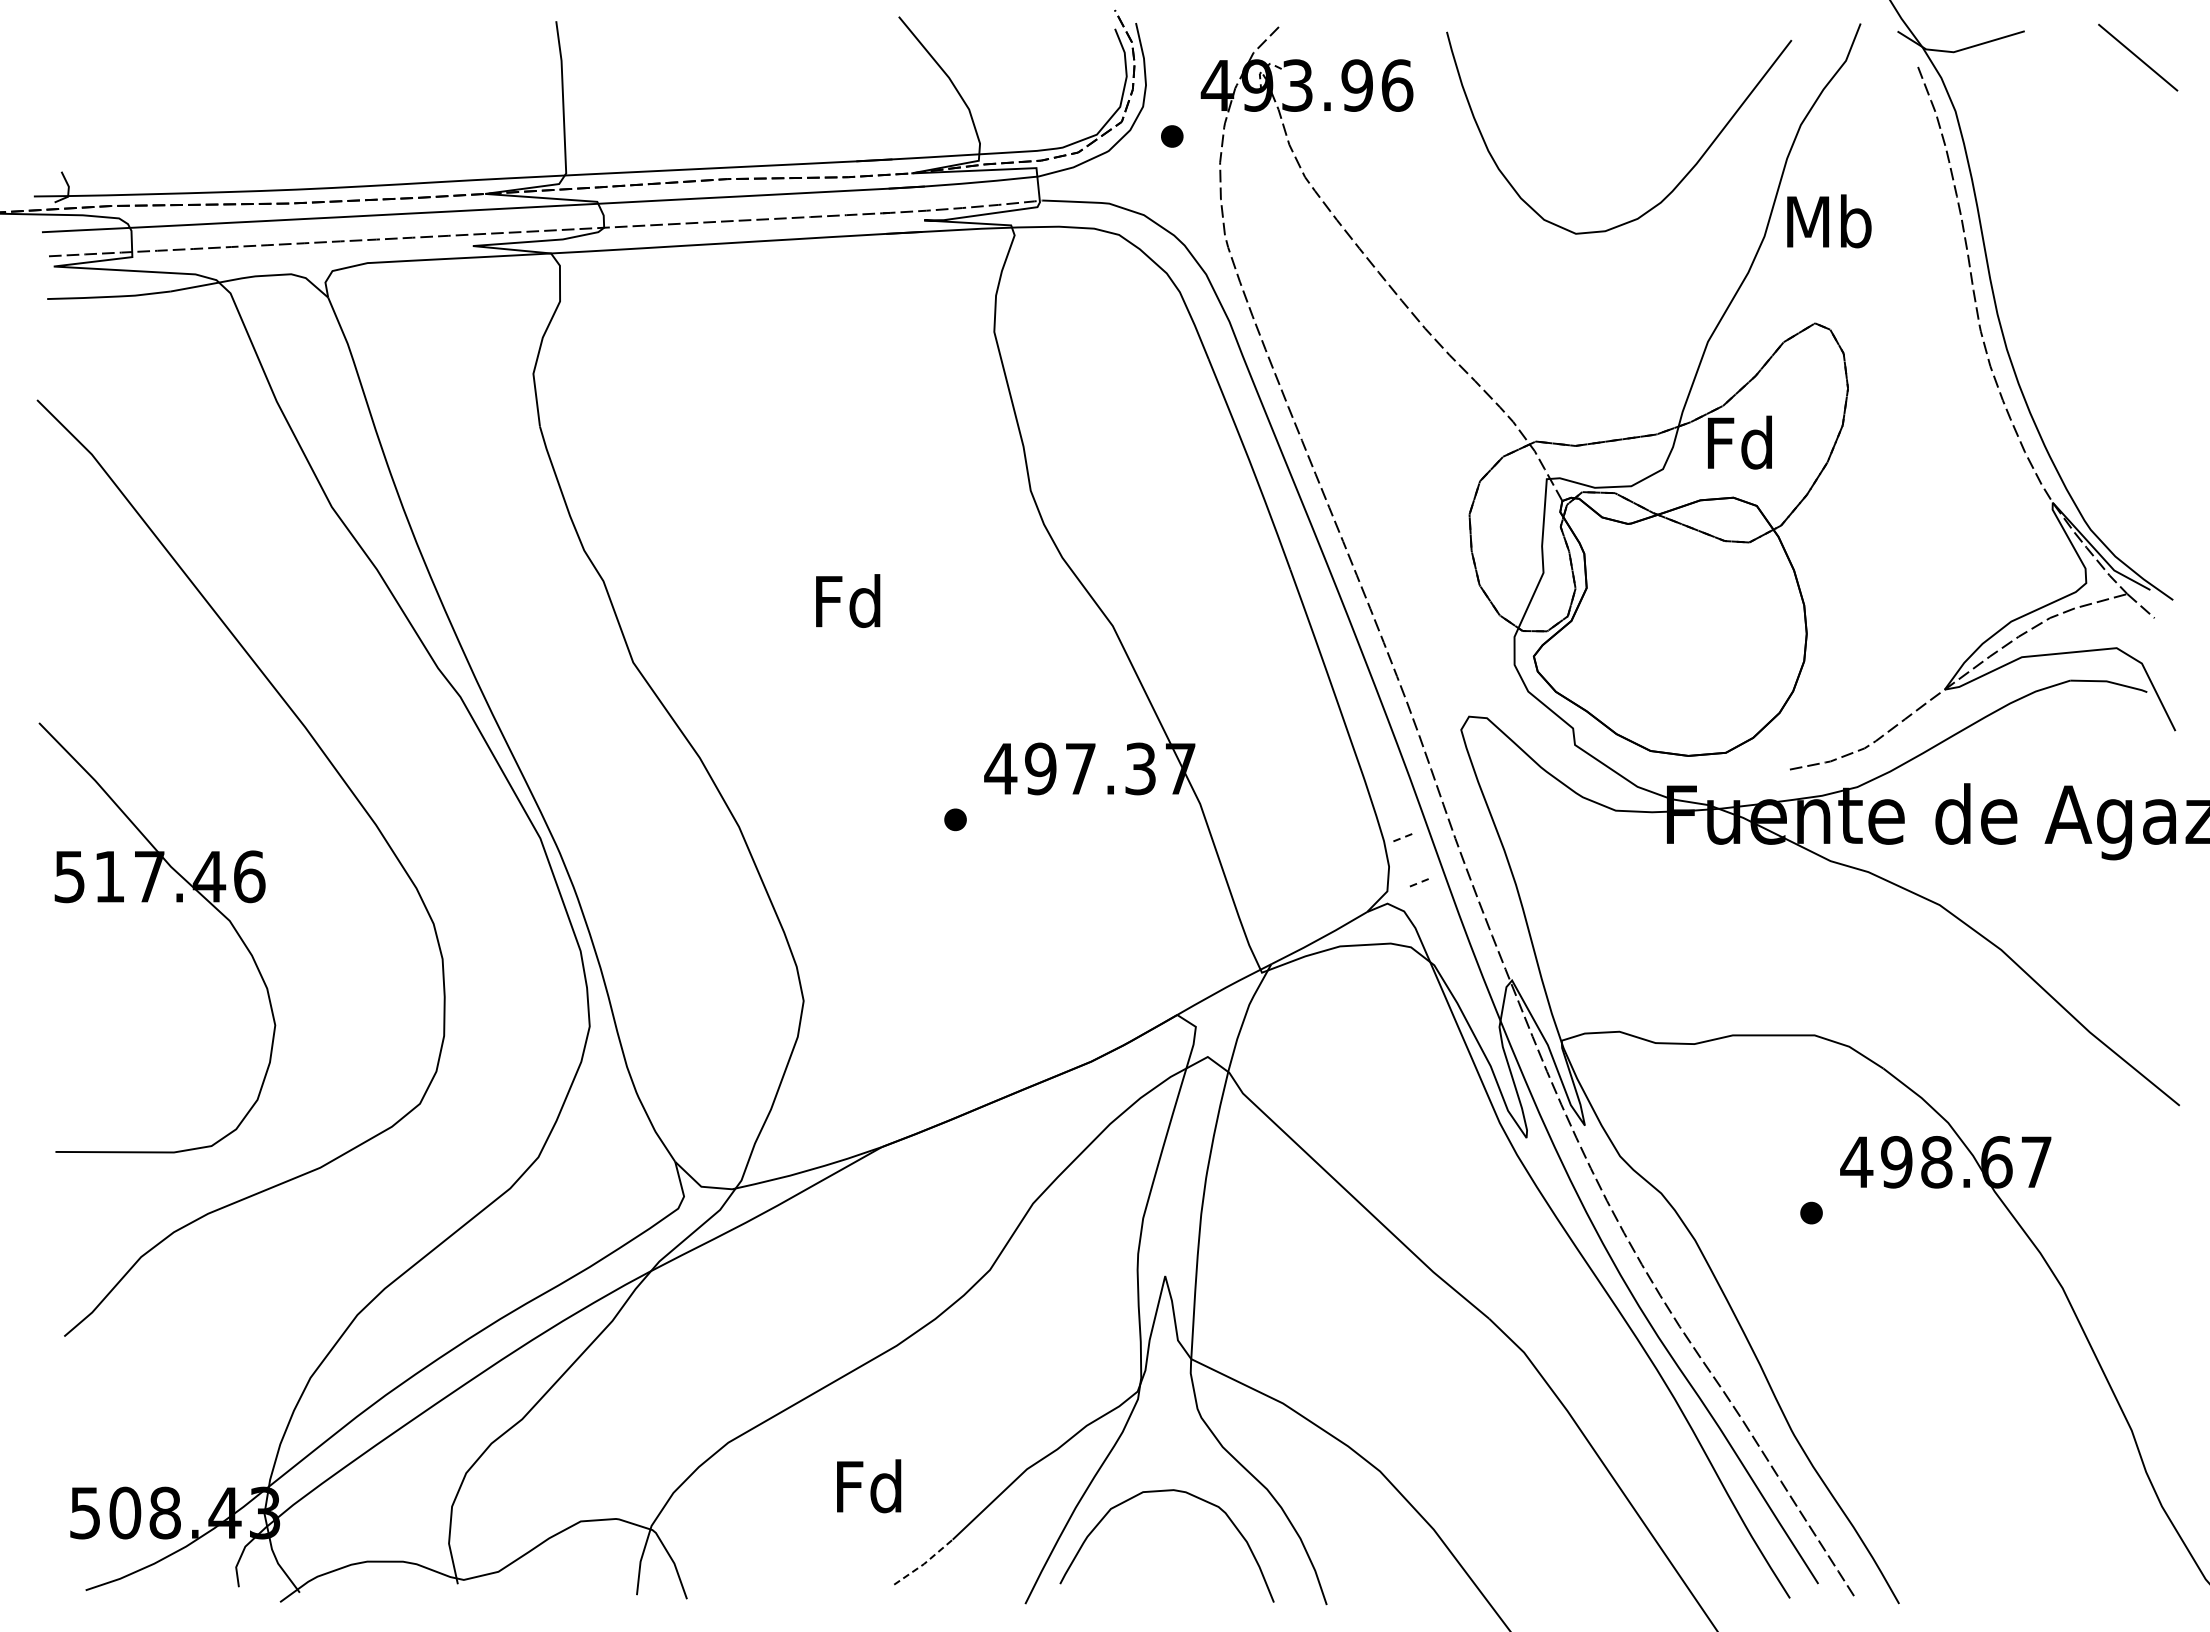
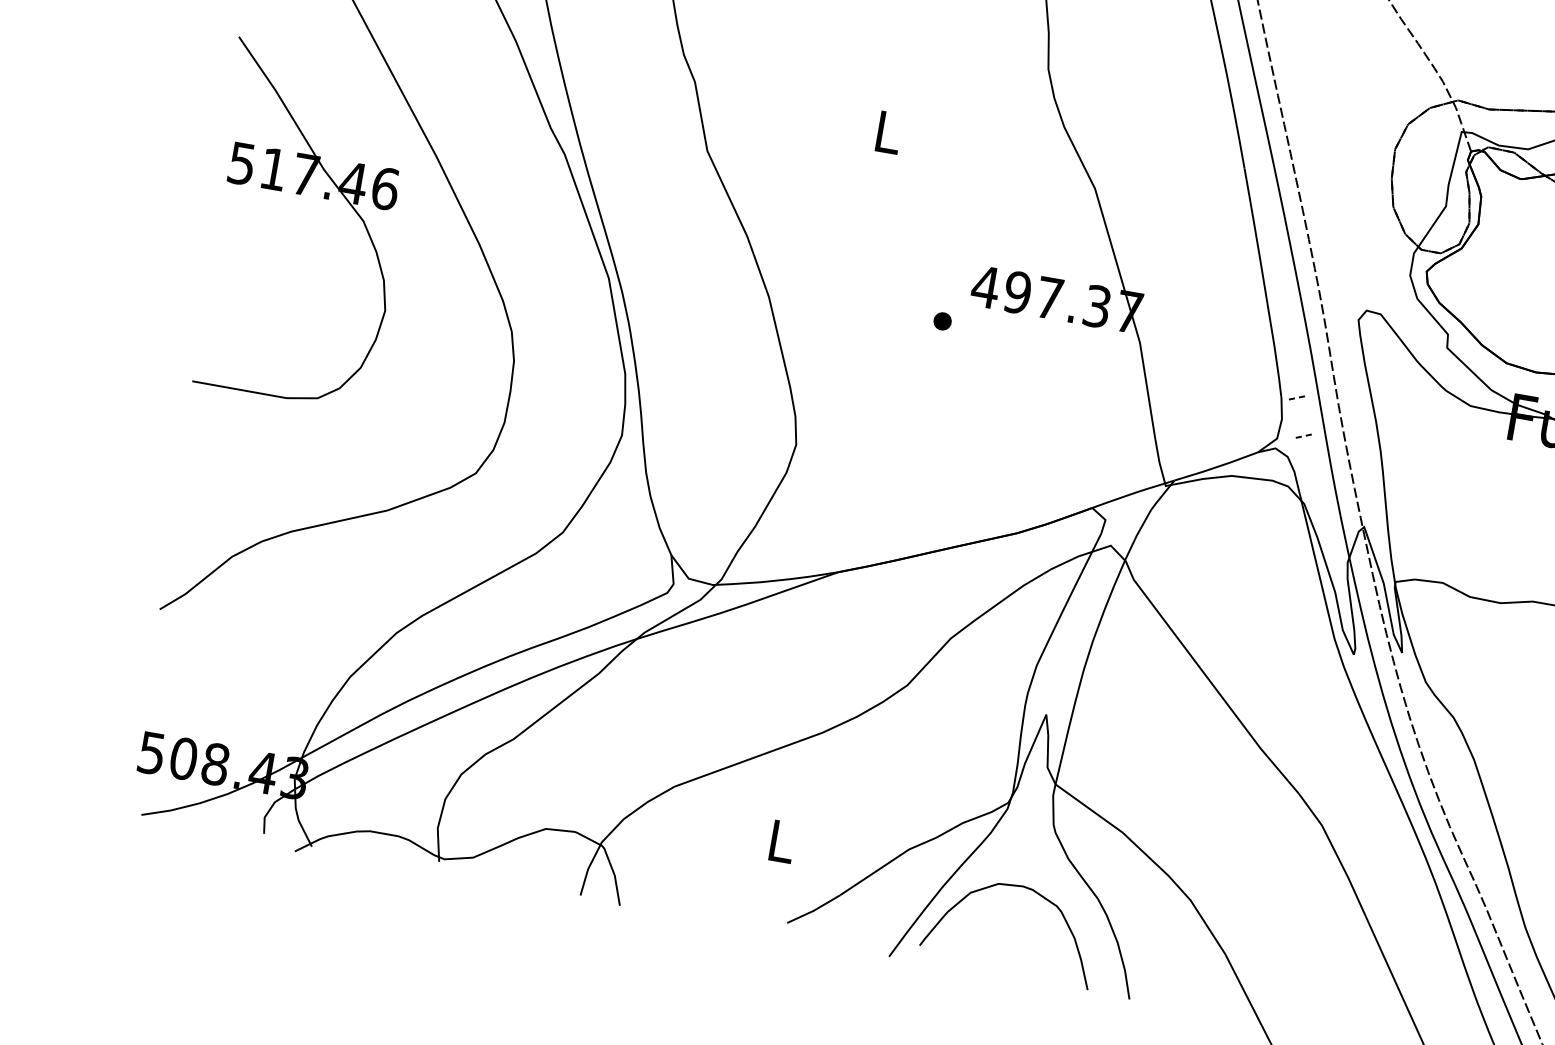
text: (848, 601) -> (887, 132), Fd -> L
part: (147, 902) -> (300, 195), moved
text: (869, 1486) -> (781, 841), Fd -> L
line: (924, 1564) -> (814, 911), dashed -> solid

